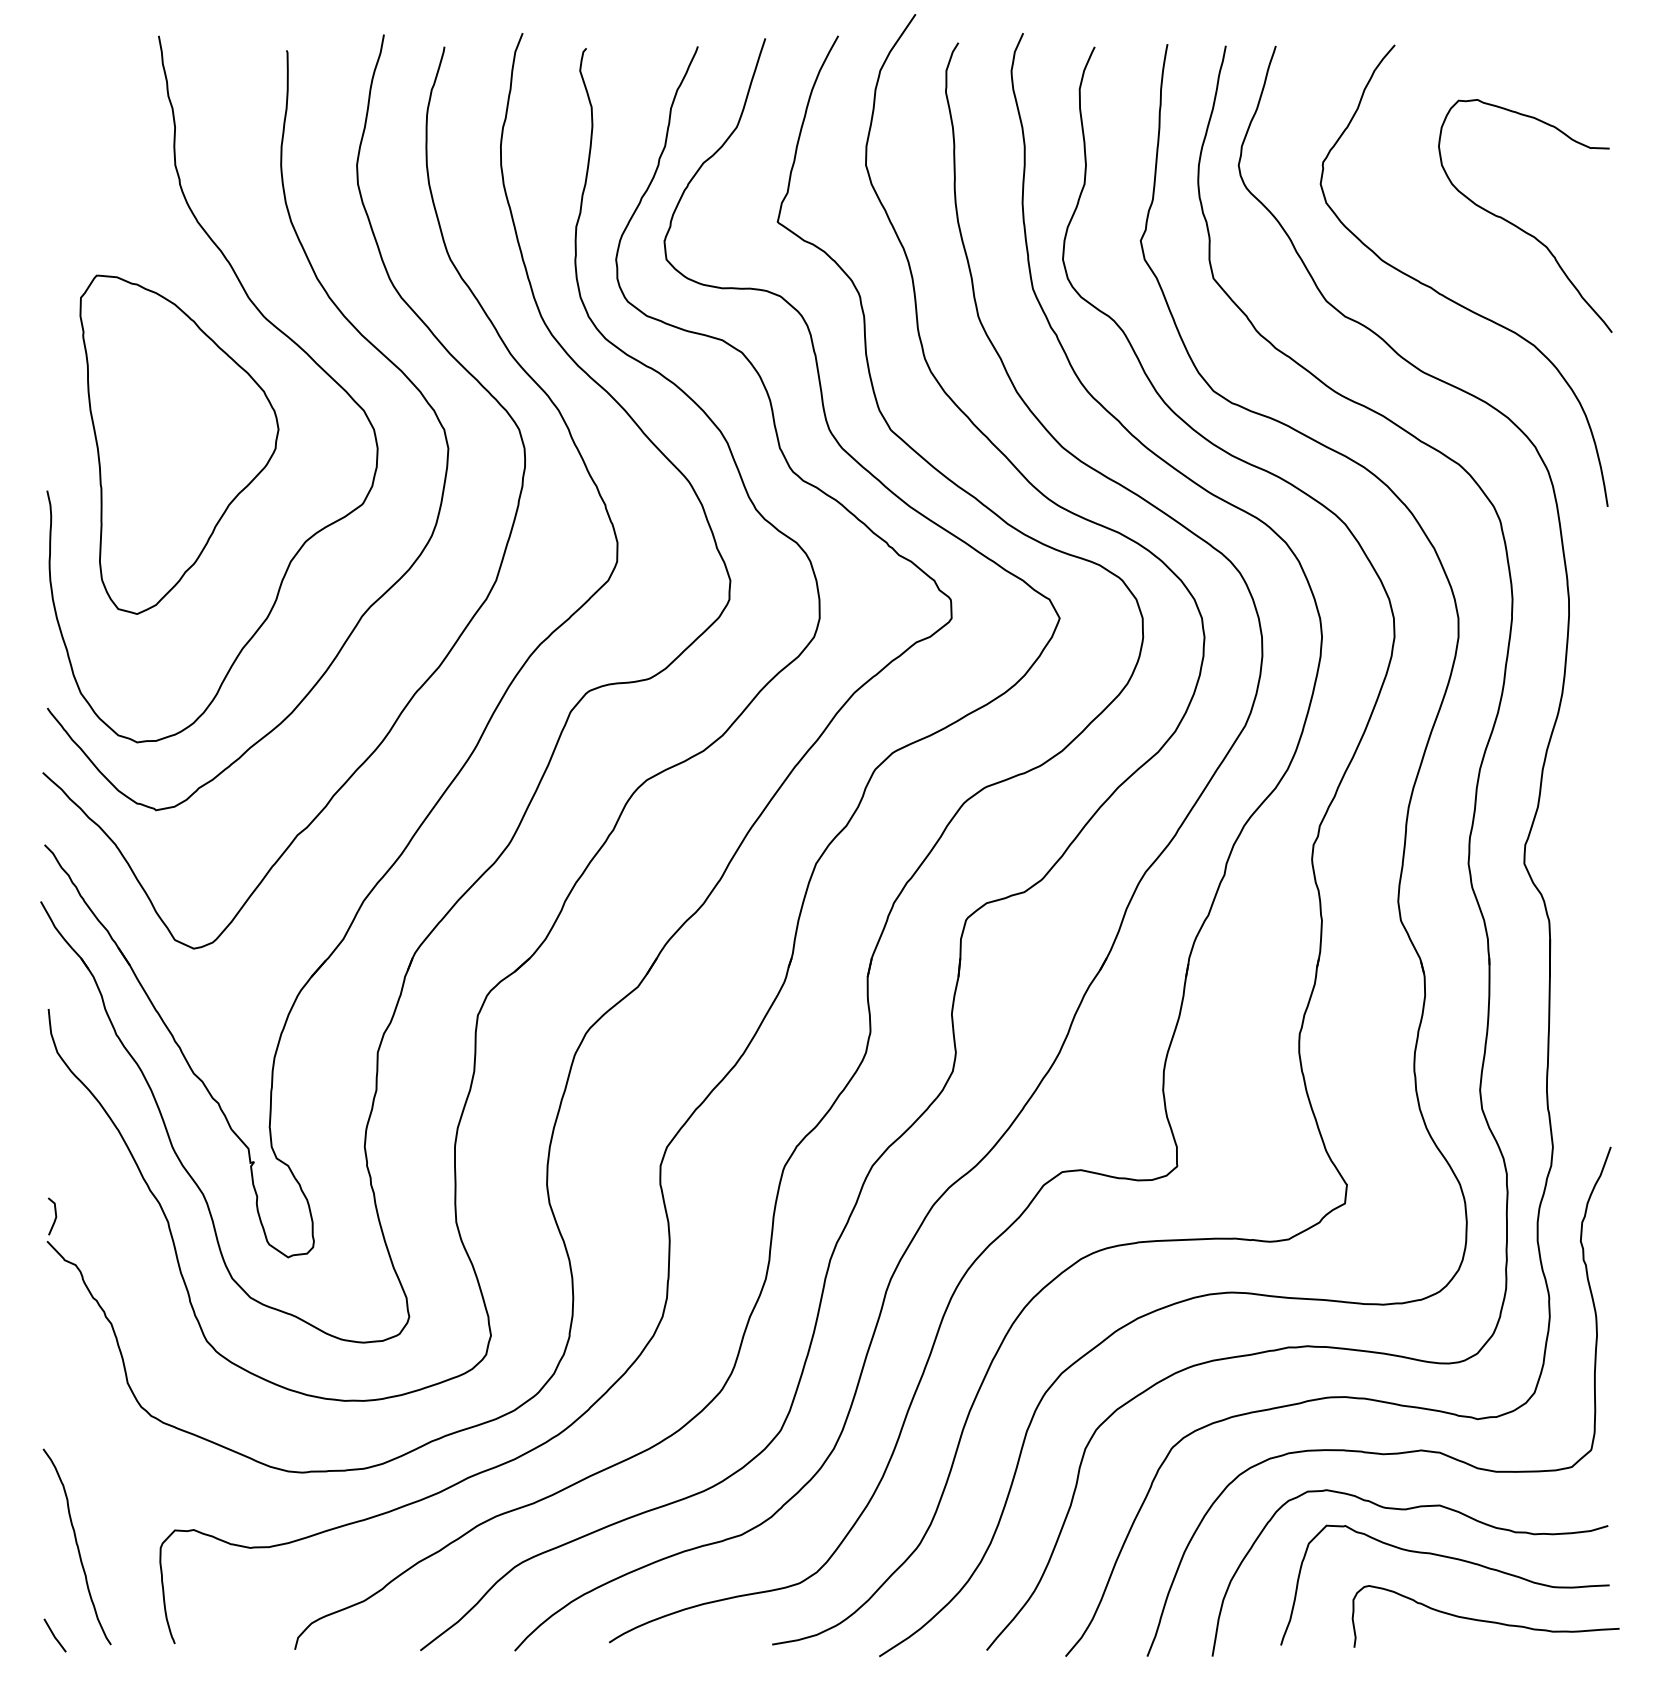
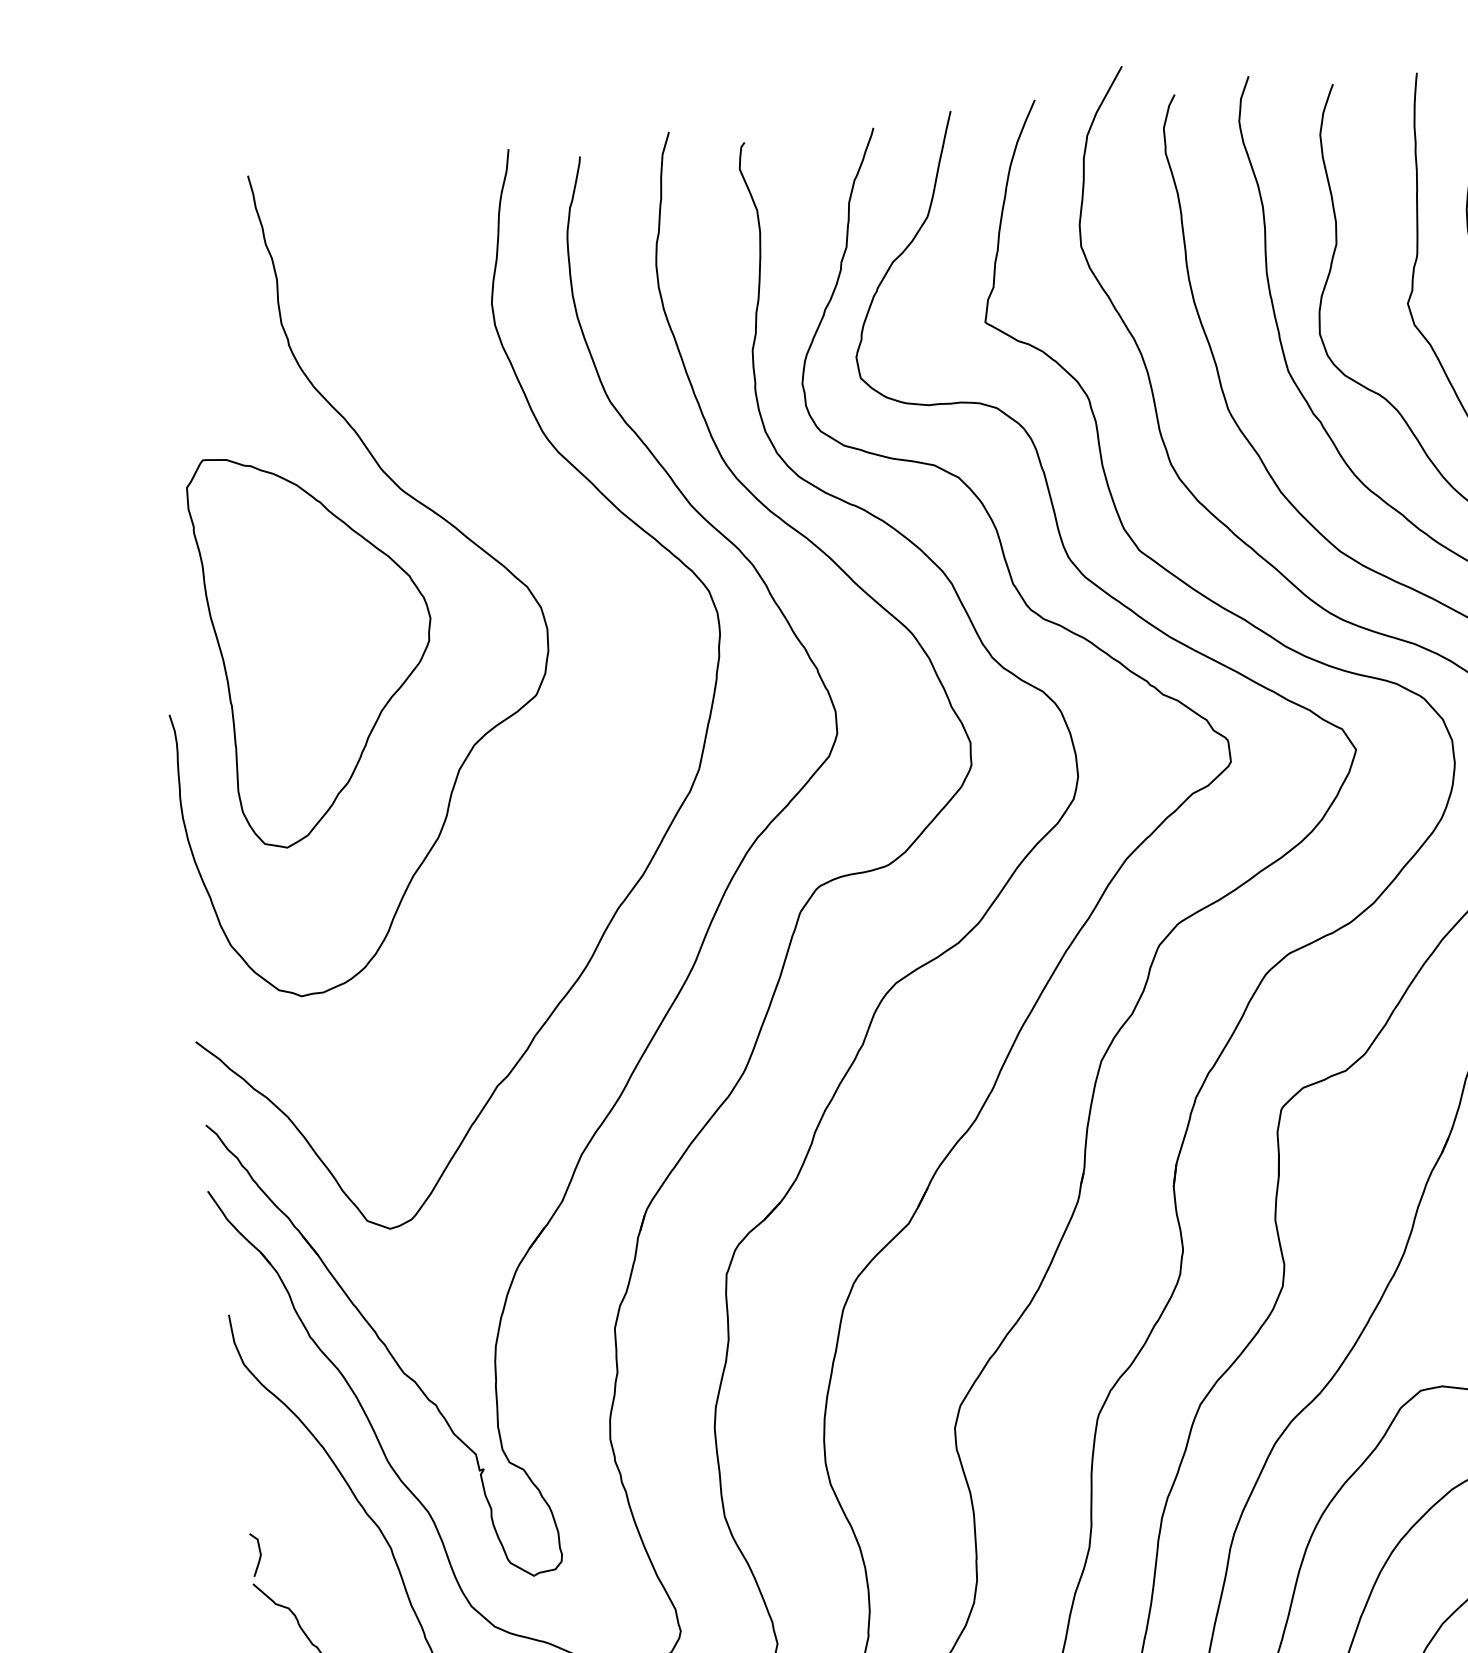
curve: (360, 335) -> (514, 500), removed

